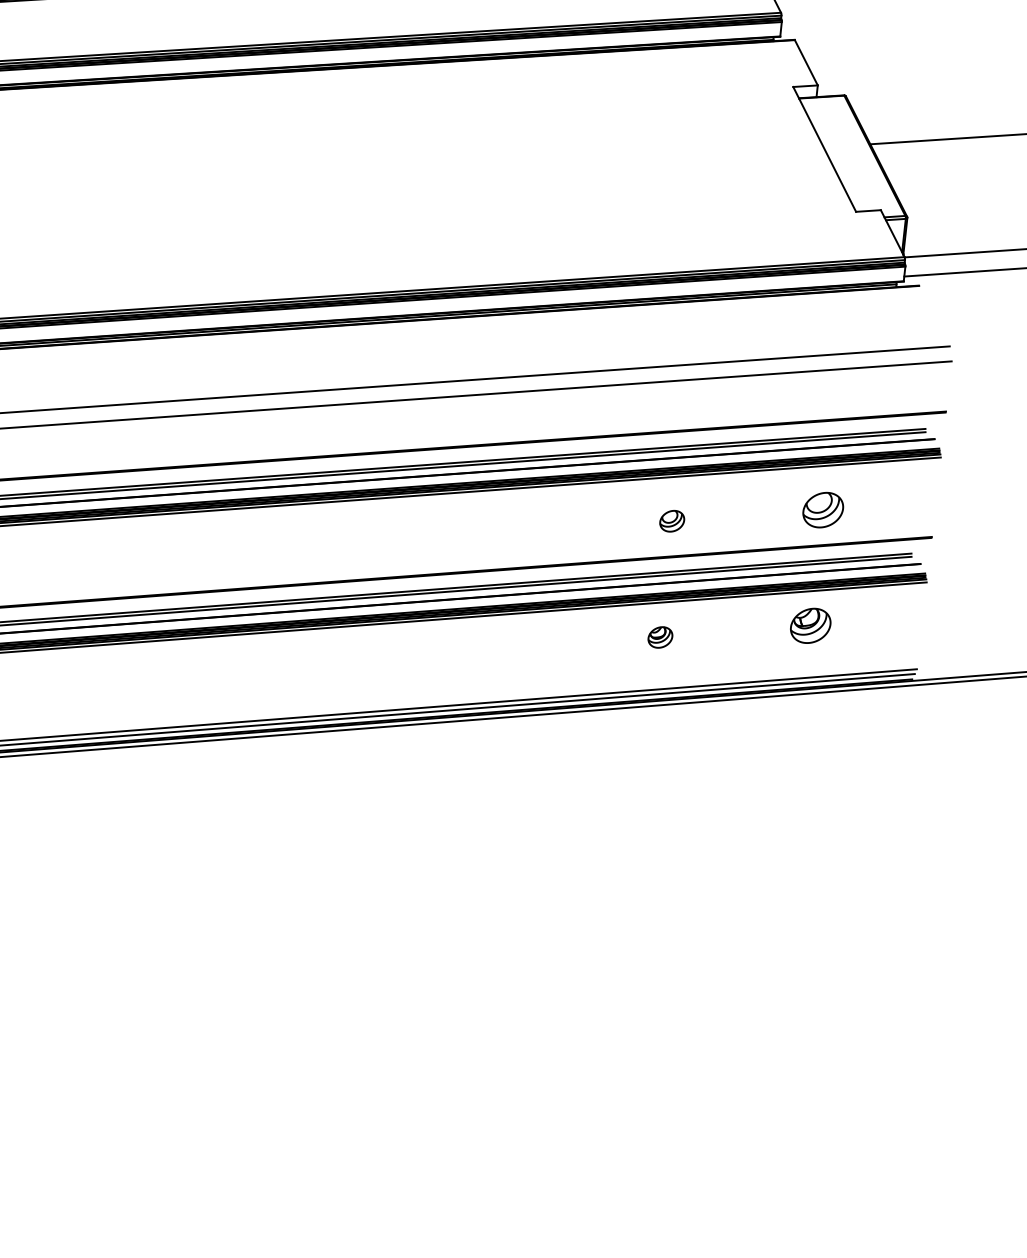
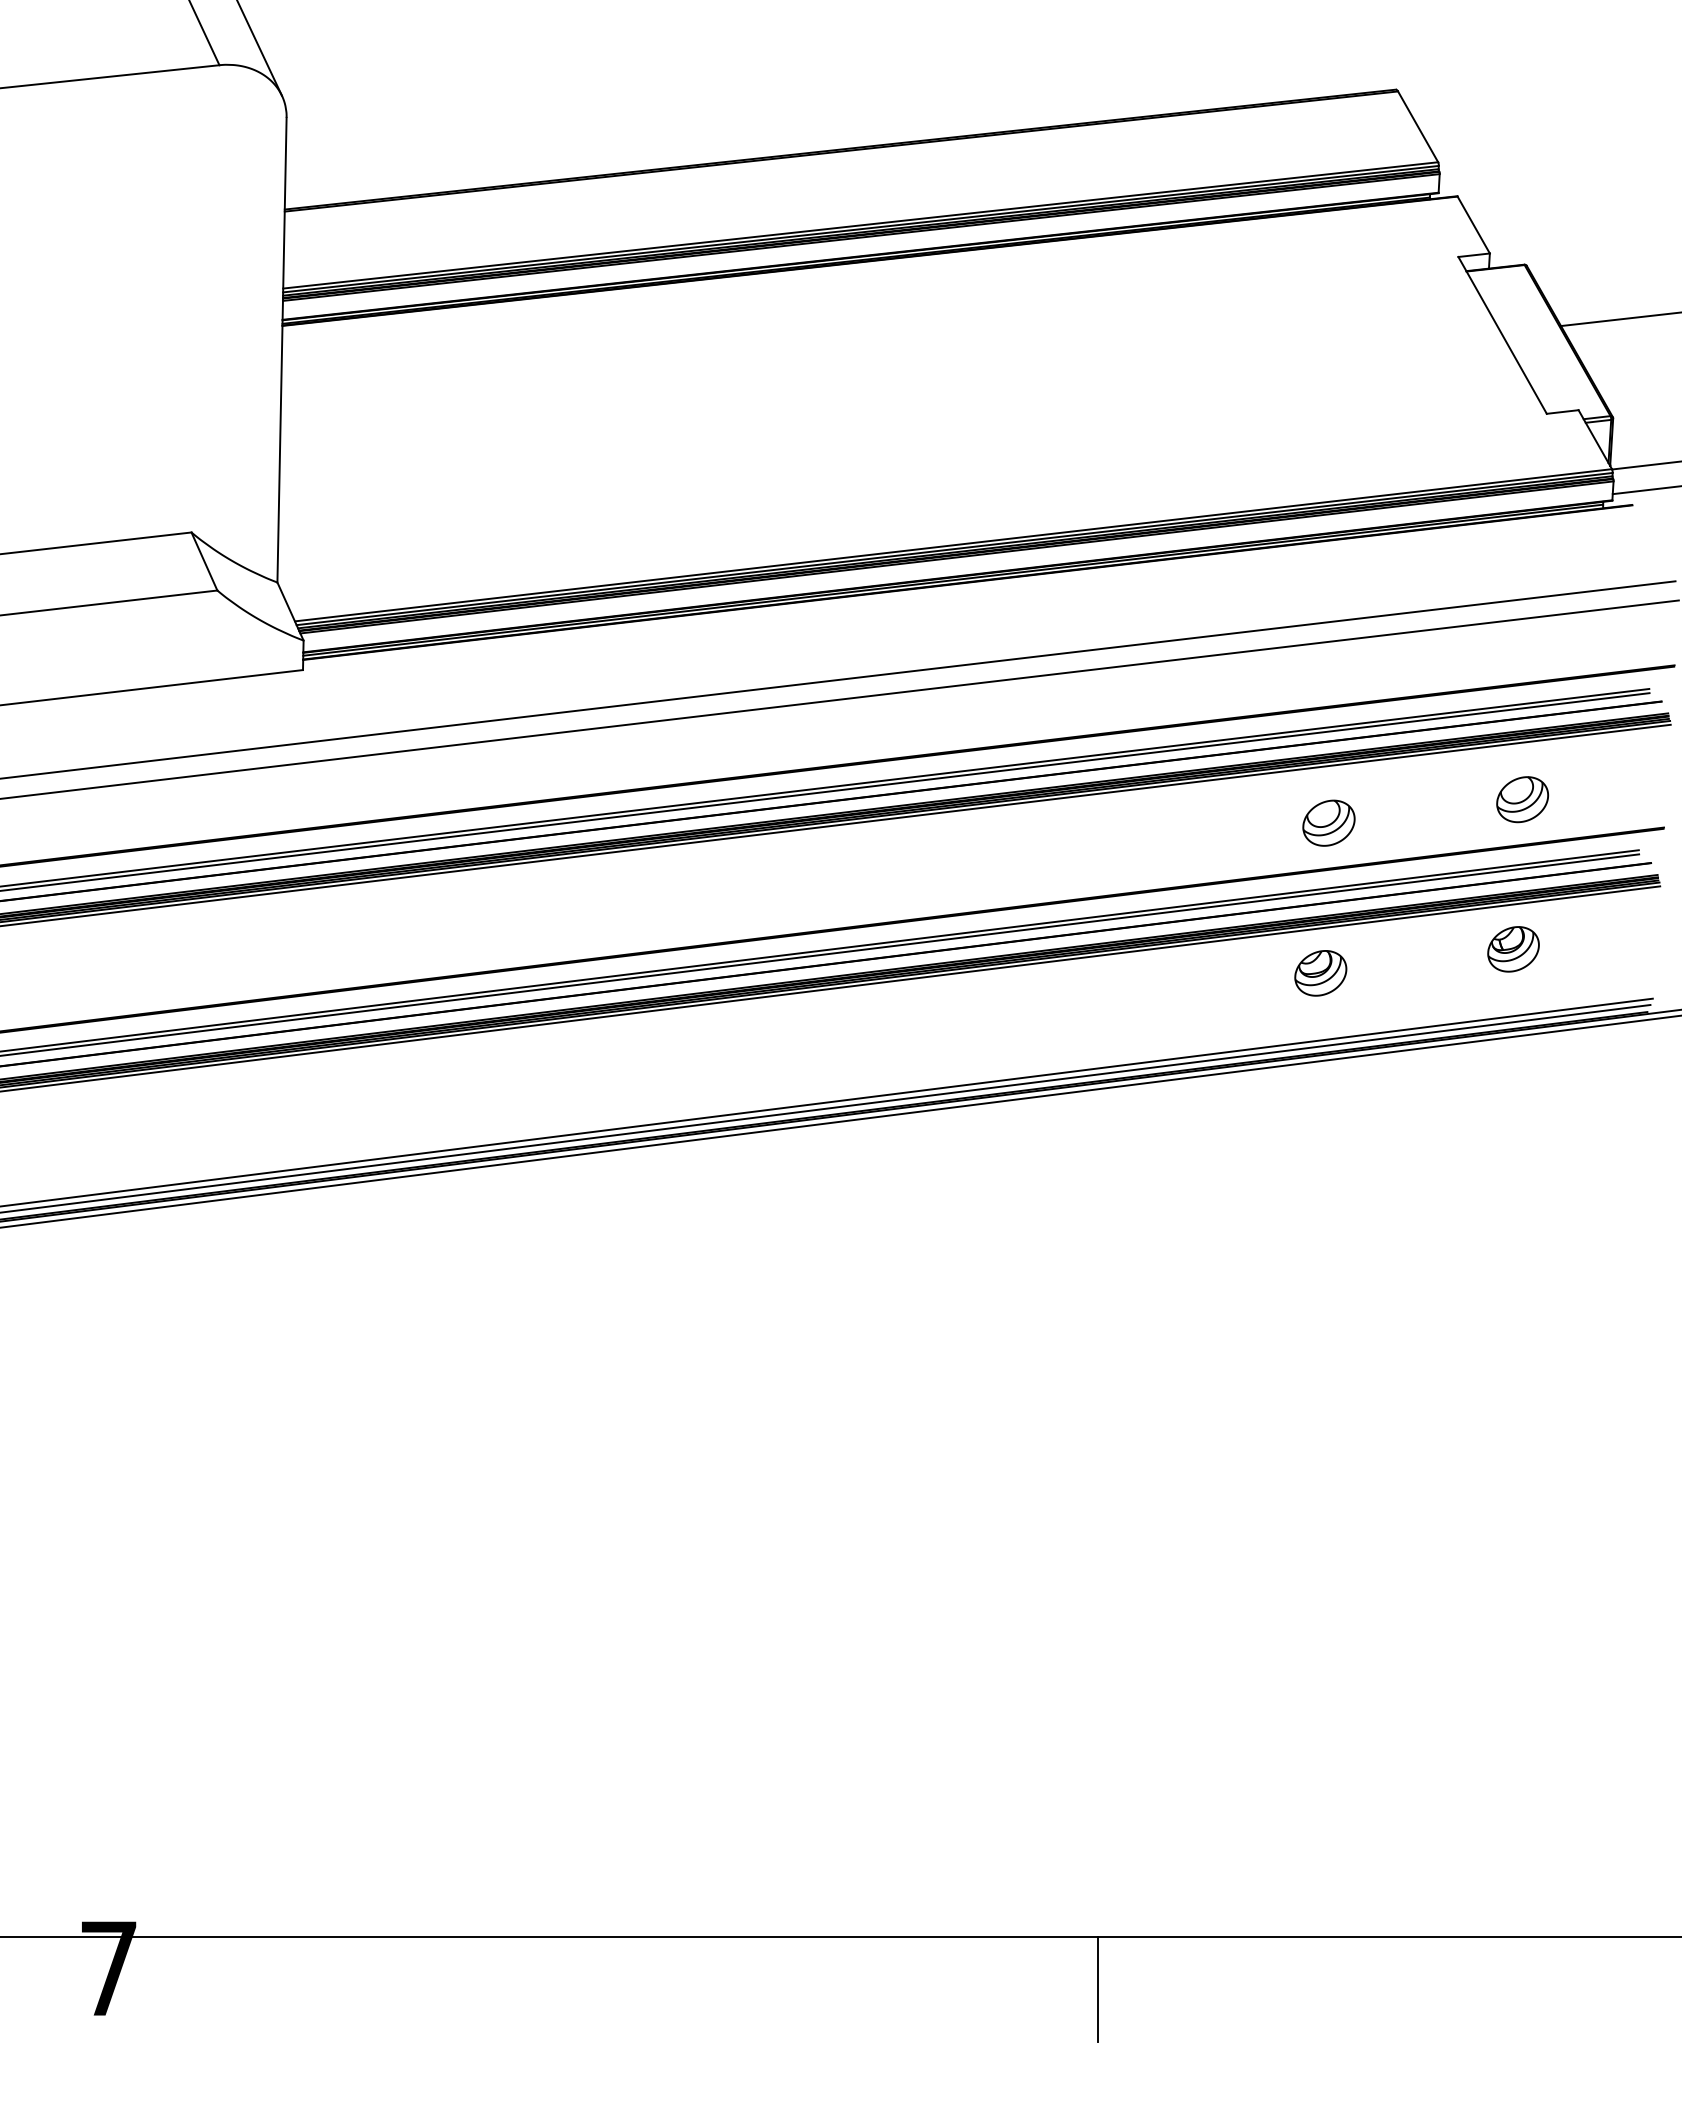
part: (671, 520) -> (1328, 822), size x1.67
part: (660, 637) -> (1320, 973), size x1.67

